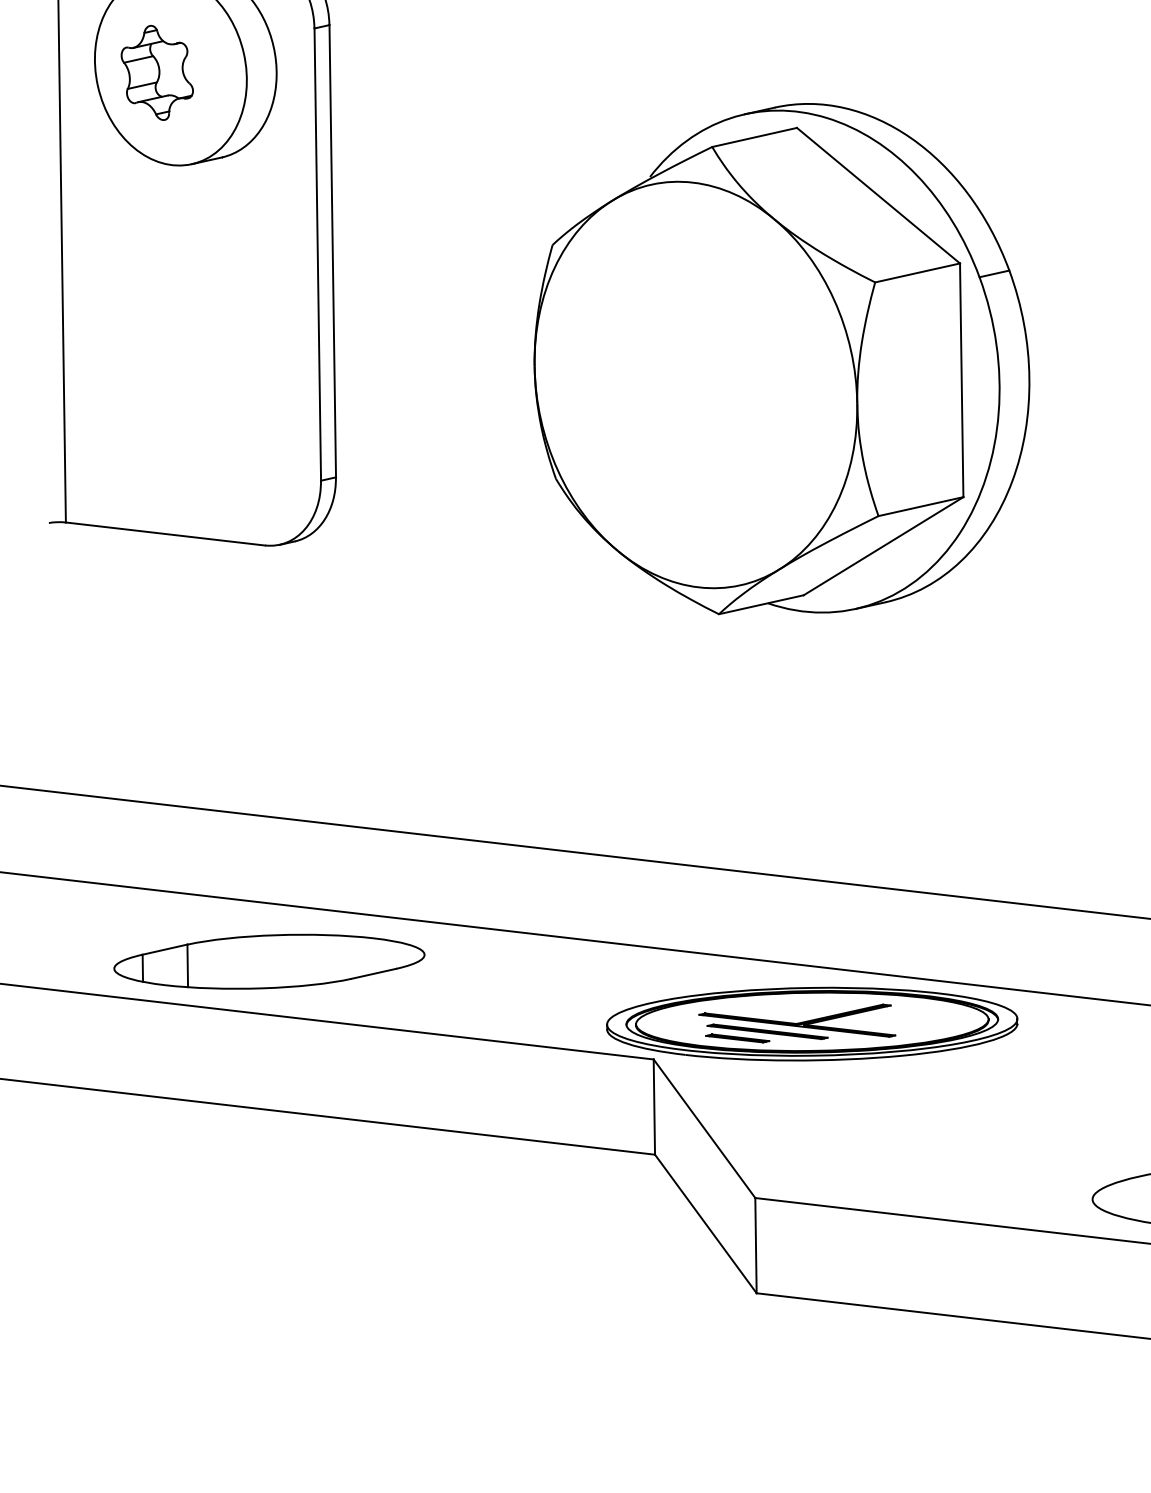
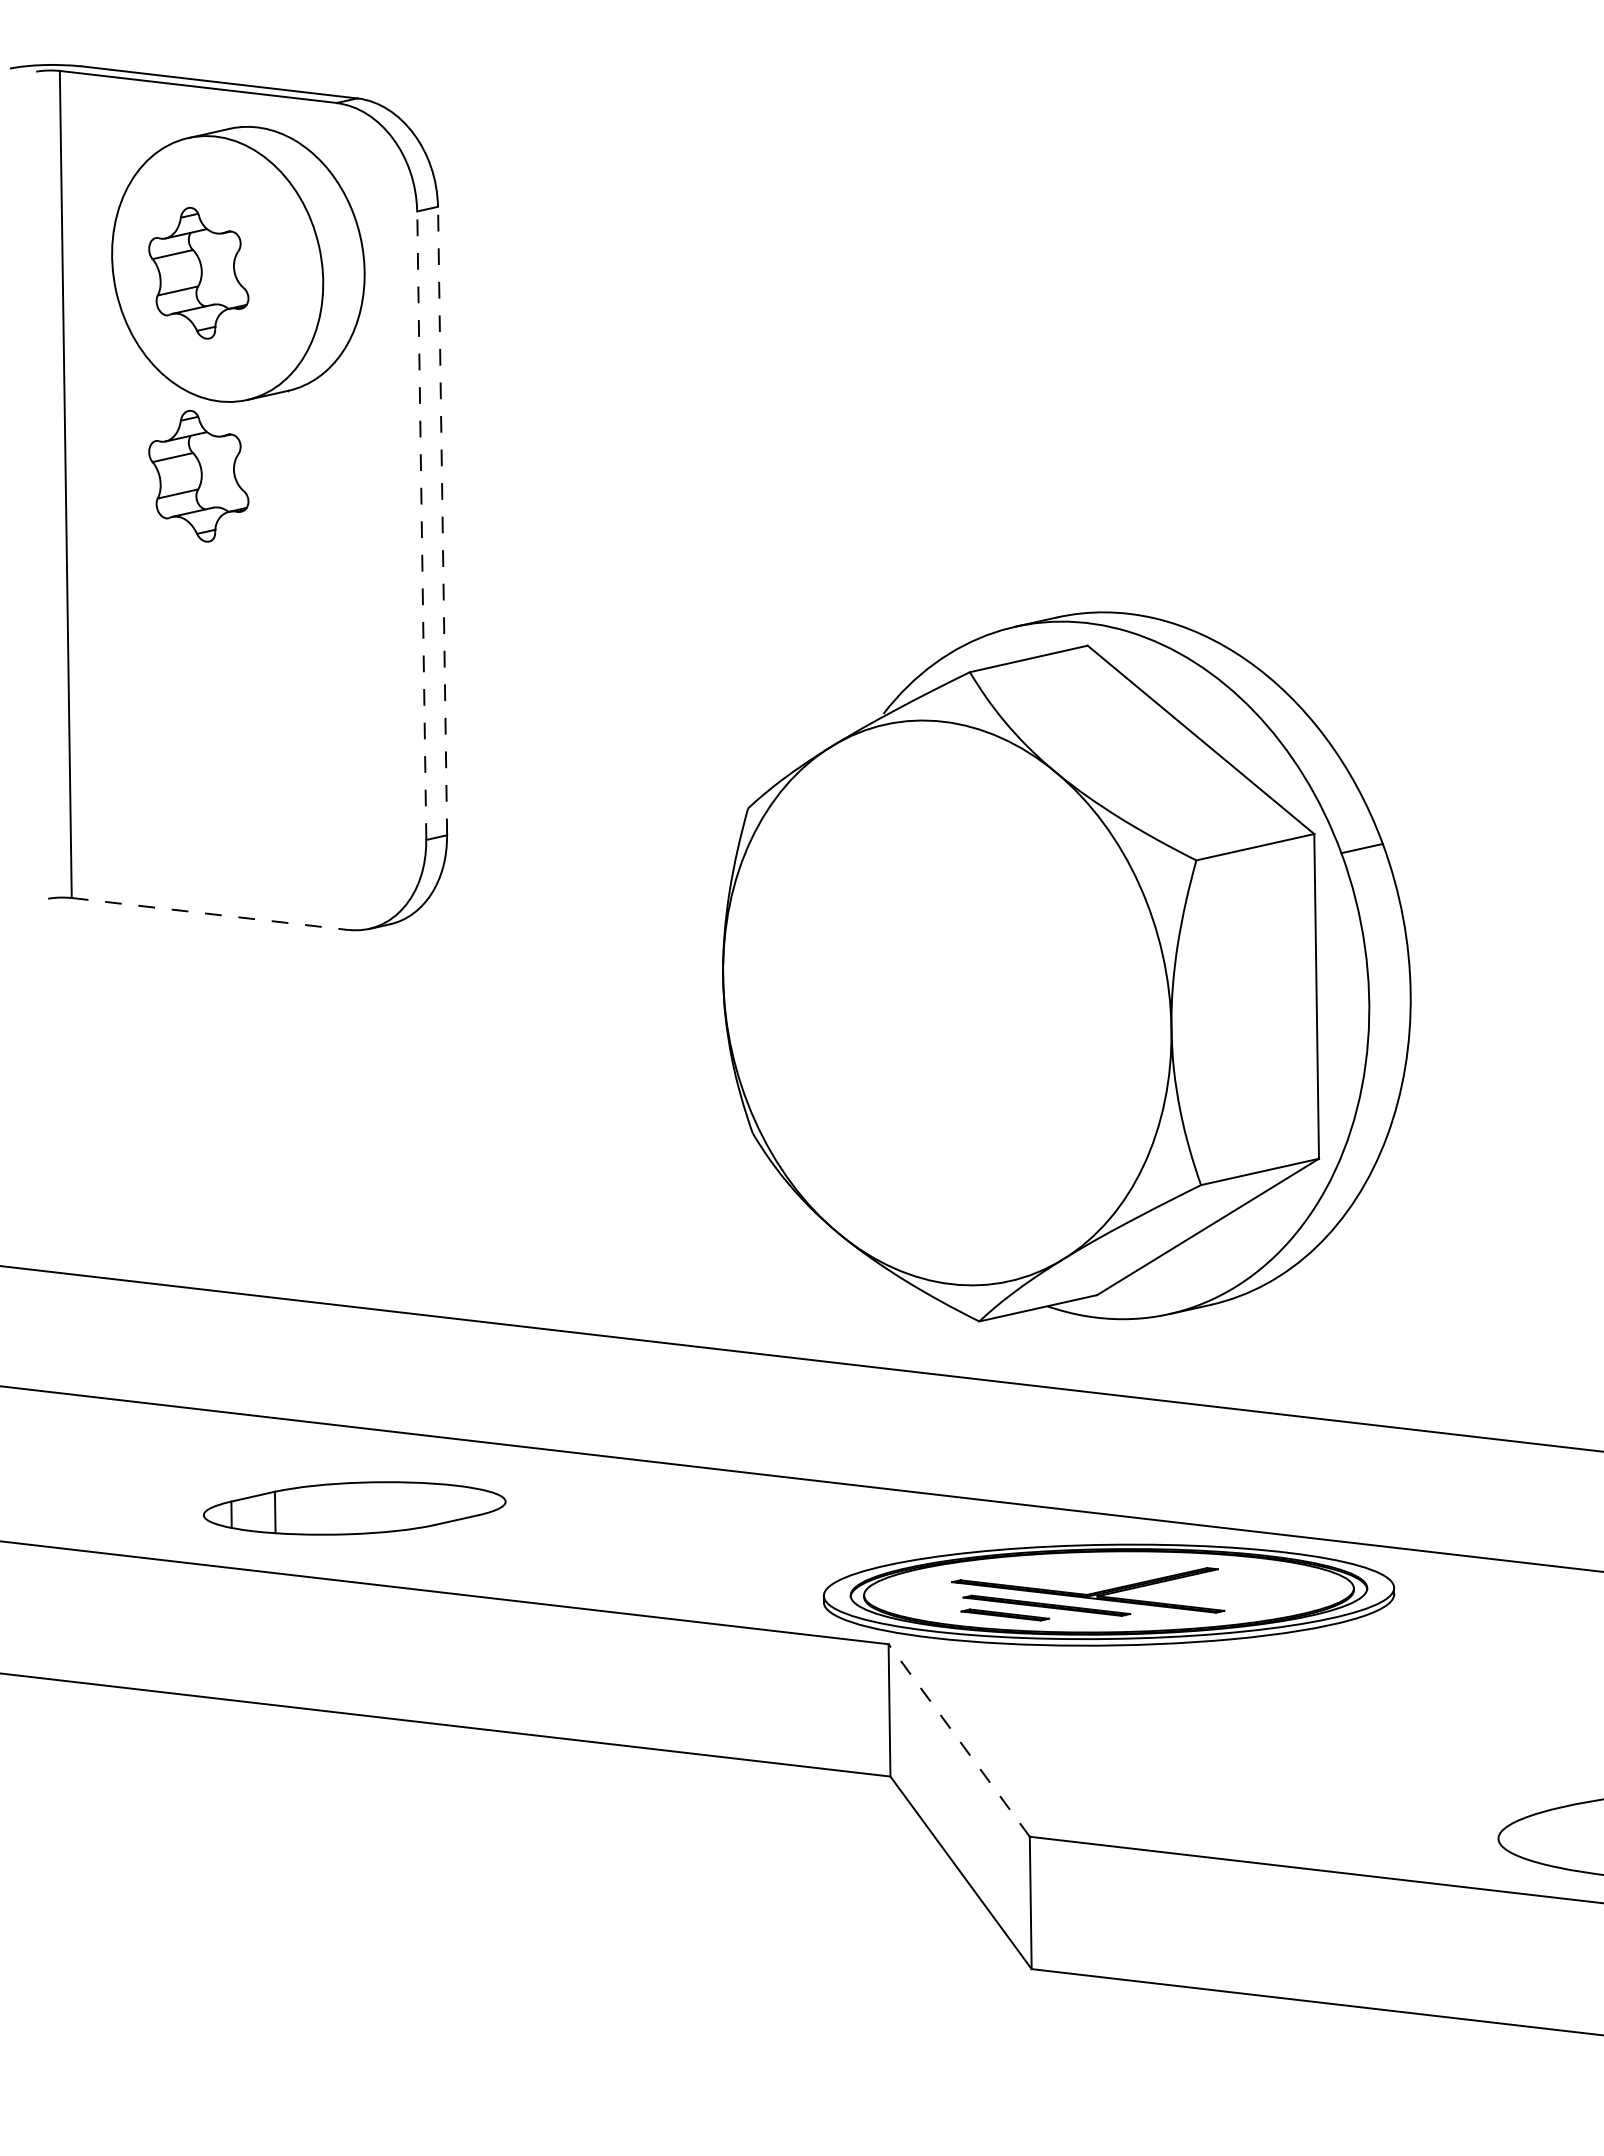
part: (157, 218) -> (198, 475), added
line: (332, 250) -> (442, 520), solid -> dashed
line: (317, 254) -> (421, 525), solid -> dashed
part: (781, 358) -> (1066, 966), moved
line: (165, 534) -> (210, 914), solid -> dashed
part: (269, 961) -> (354, 1508), size x0.7
line: (703, 1128) -> (958, 1740), solid -> dashed

